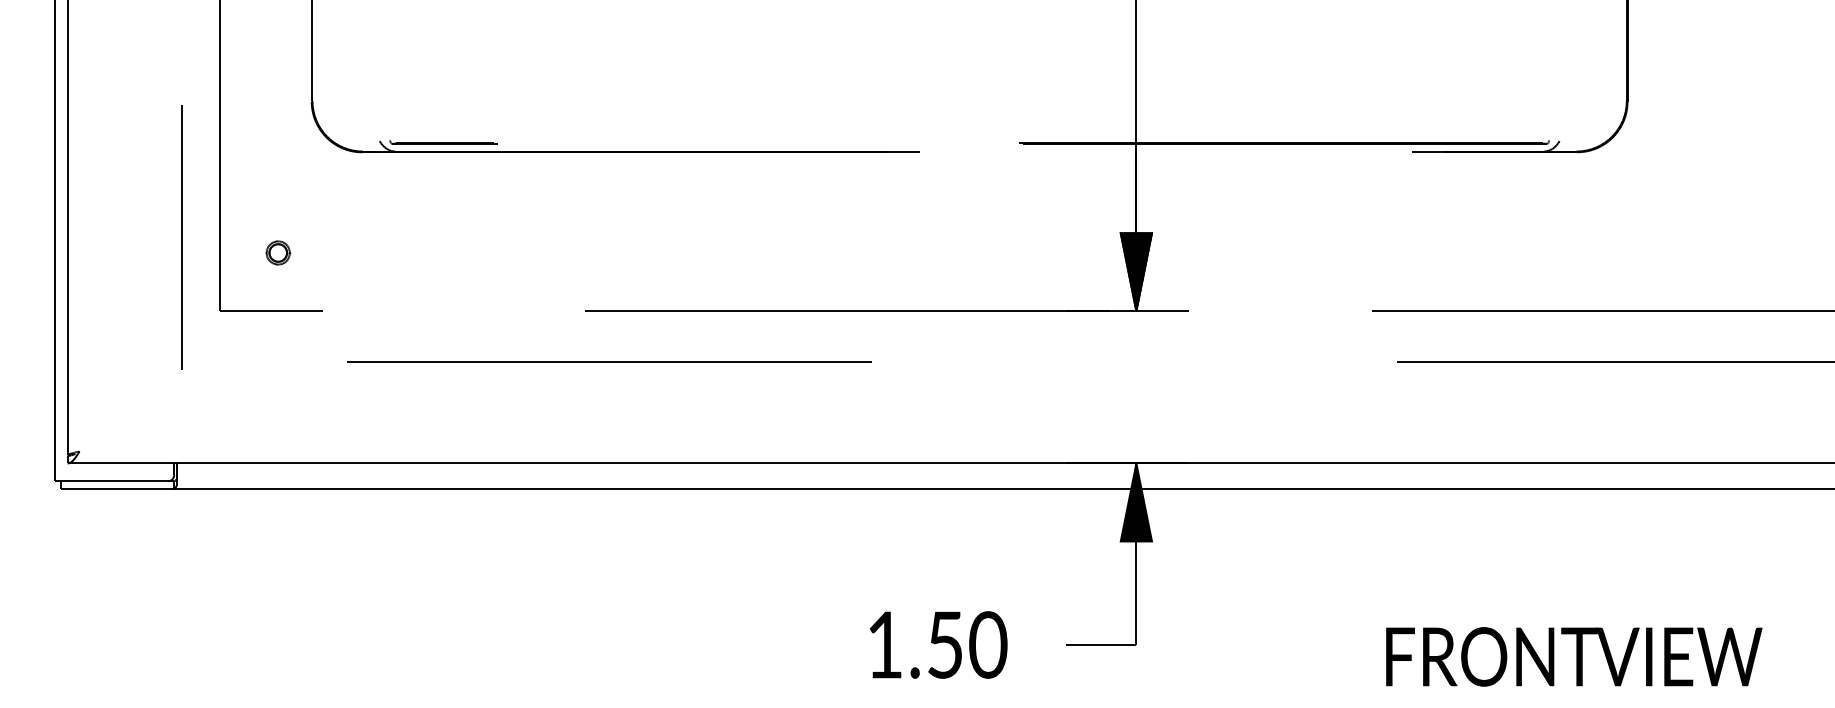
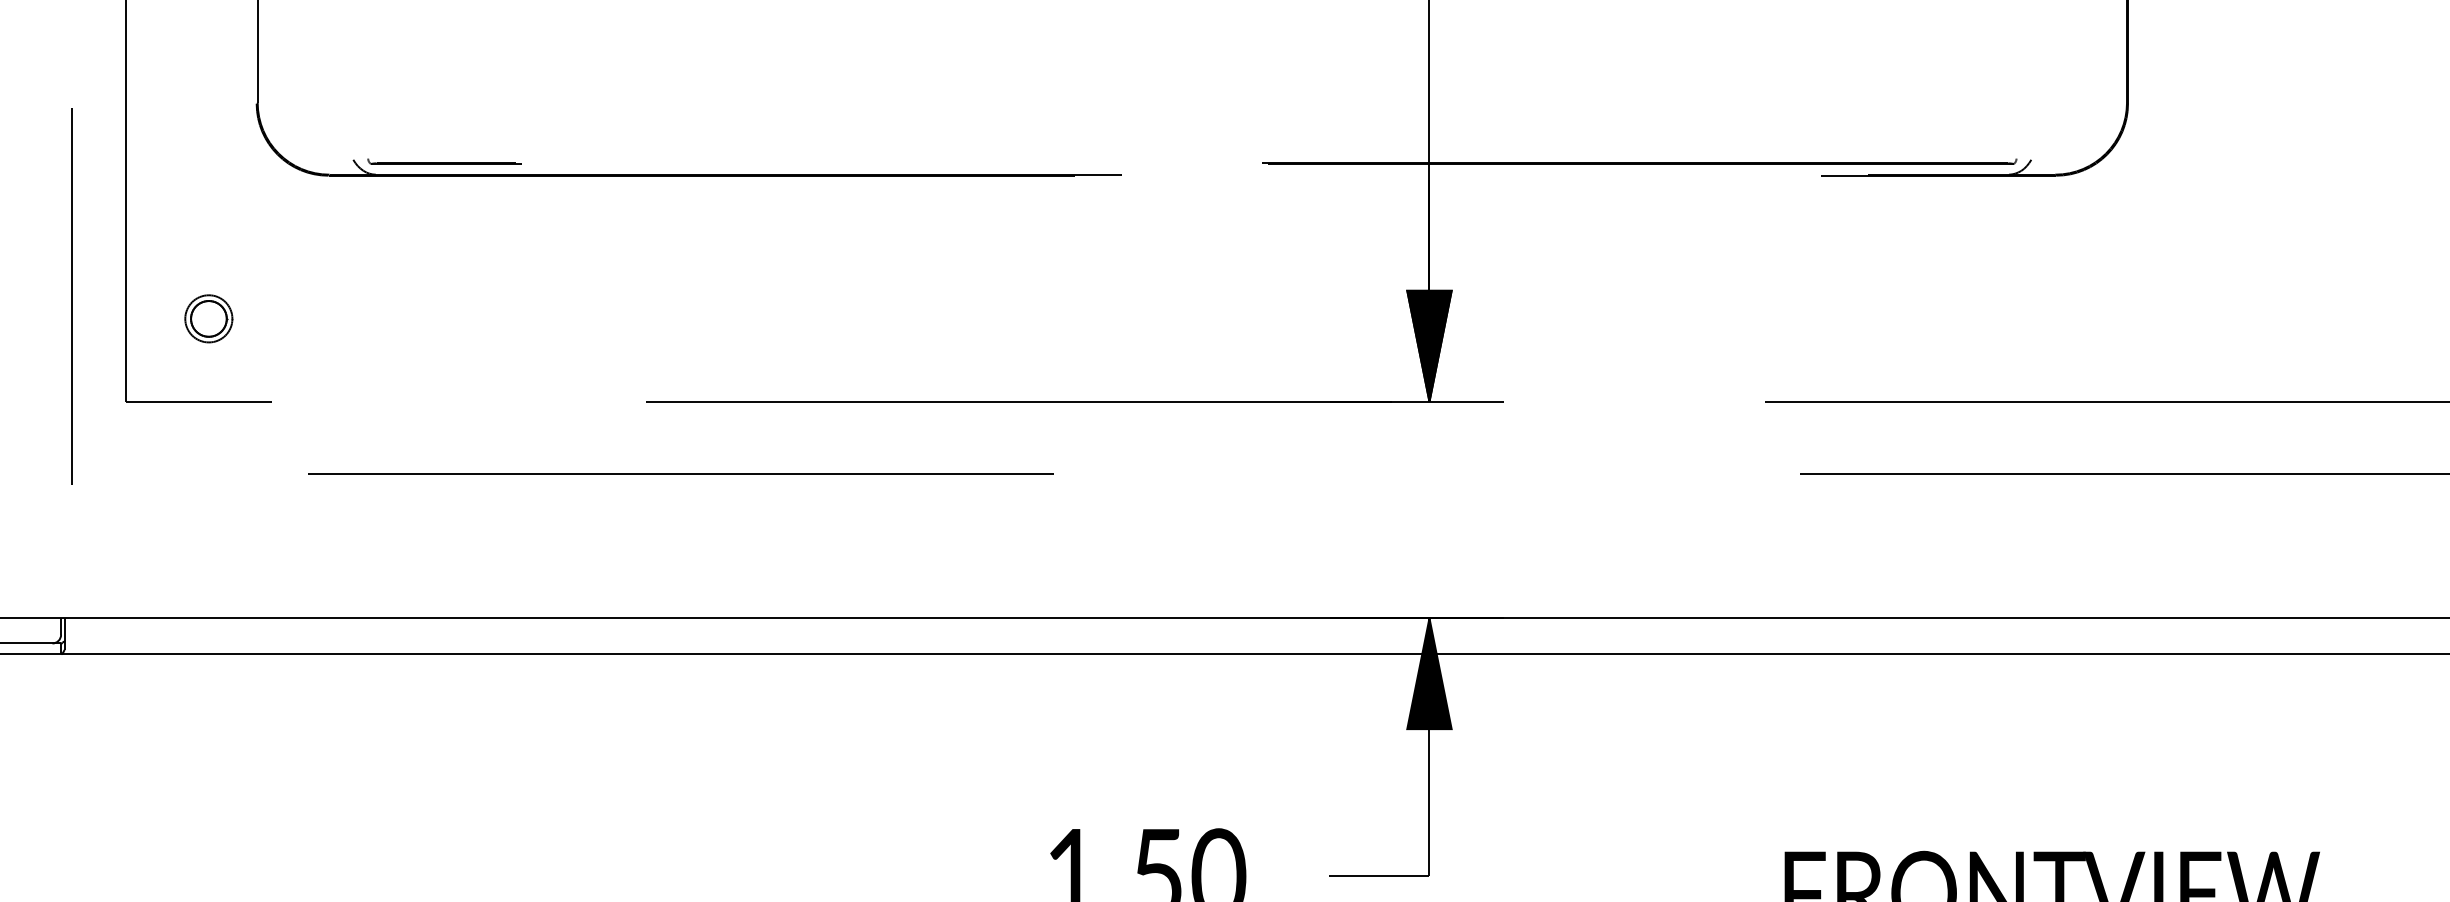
part: (278, 252) -> (209, 318), size x1.43

